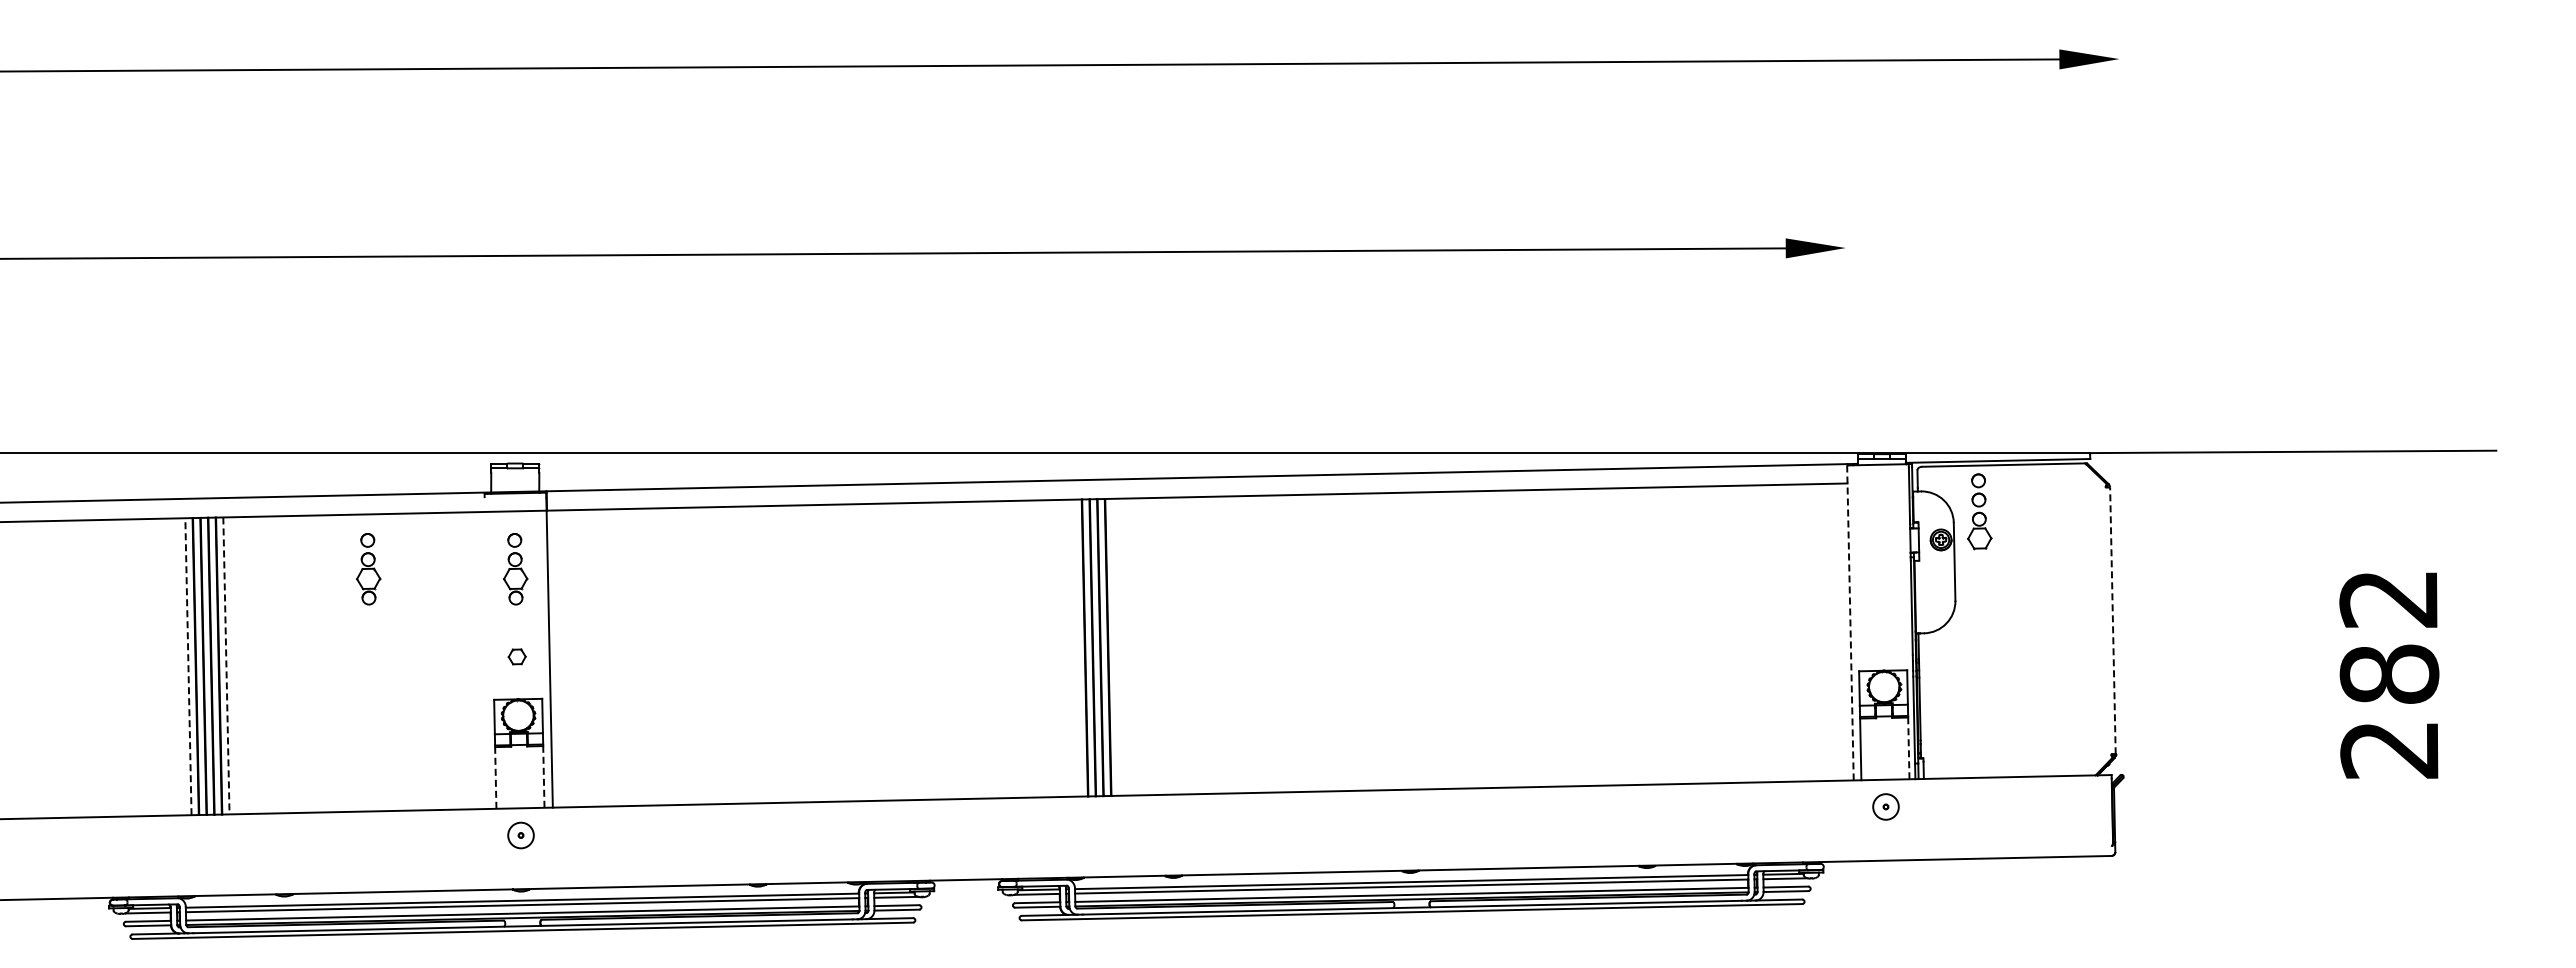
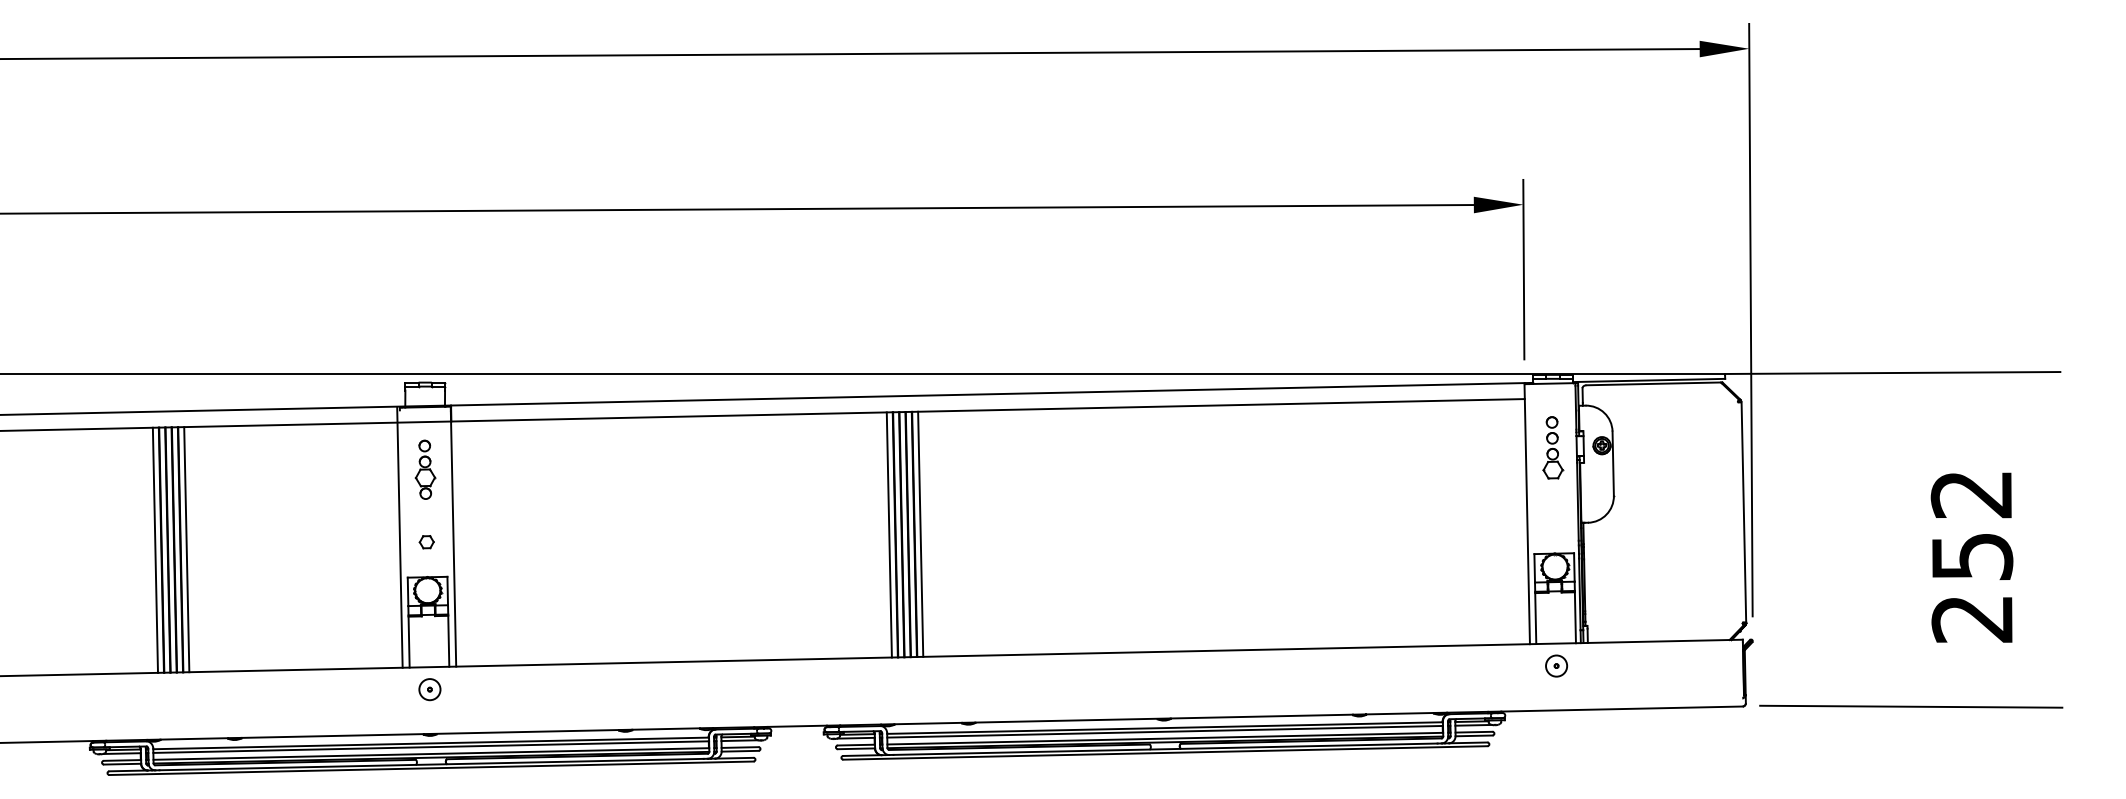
line: (1845, 326) -> (1523, 269), added
line: (2121, 387) -> (1750, 319), added
part: (1979, 511) -> (1552, 447), moved
part: (368, 569) -> (304, 470), removed
line: (2112, 620) -> (1743, 512), dashed -> solid
line: (1850, 622) -> (1527, 513), dashed -> solid
line: (1115, 646) -> (920, 533), added
line: (1077, 647) -> (889, 534), added
line: (484, 651) -> (399, 537), added
line: (226, 665) -> (186, 549), dashed -> solid
line: (188, 666) -> (155, 550), dashed -> solid
text: (2389, 673) -> (1972, 555), 282 -> 252
line: (1908, 748) -> (1575, 617), dashed -> solid
line: (543, 776) -> (448, 640), dashed -> solid
line: (495, 777) -> (408, 641), dashed -> solid
line: (2315, 856) -> (1911, 706), added

